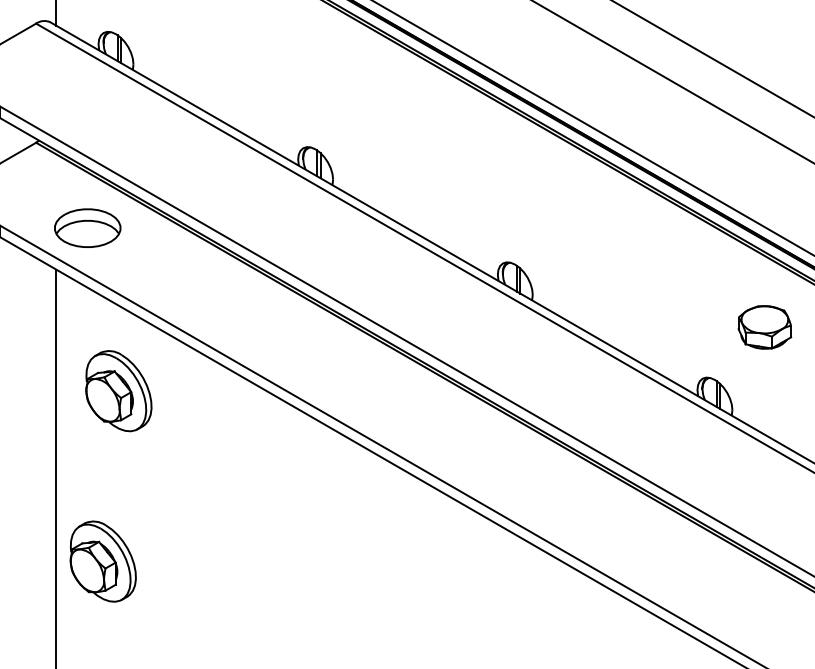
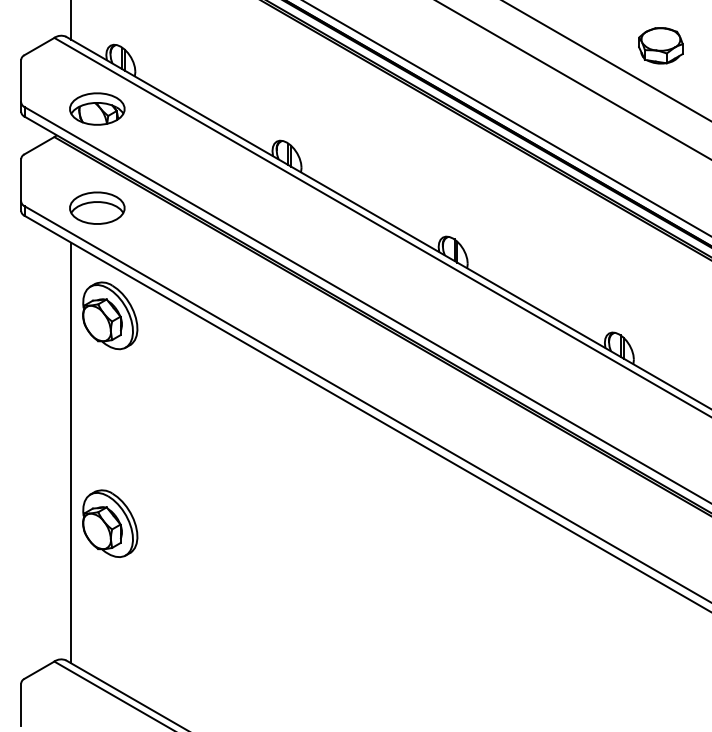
part: (87, 108) -> (97, 108), added
part: (764, 327) -> (660, 45), moved
part: (119, 390) -> (110, 315), moved
part: (103, 561) -> (110, 523), moved

